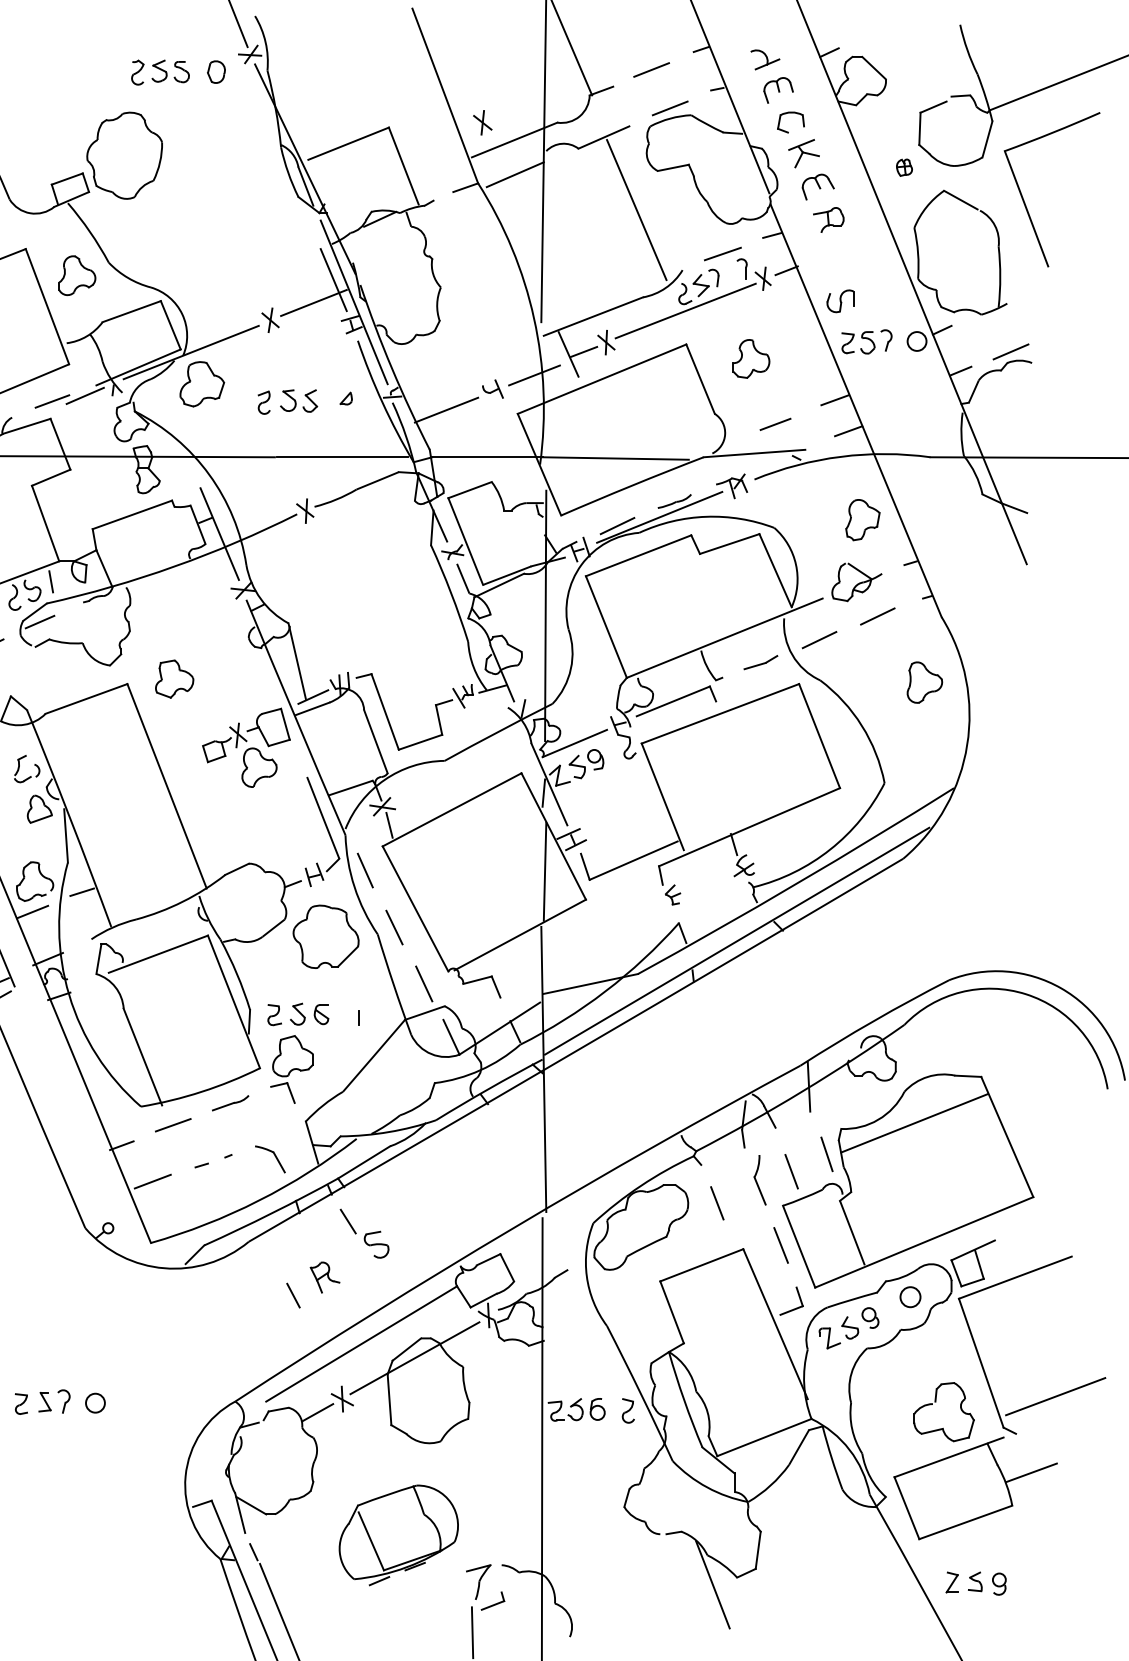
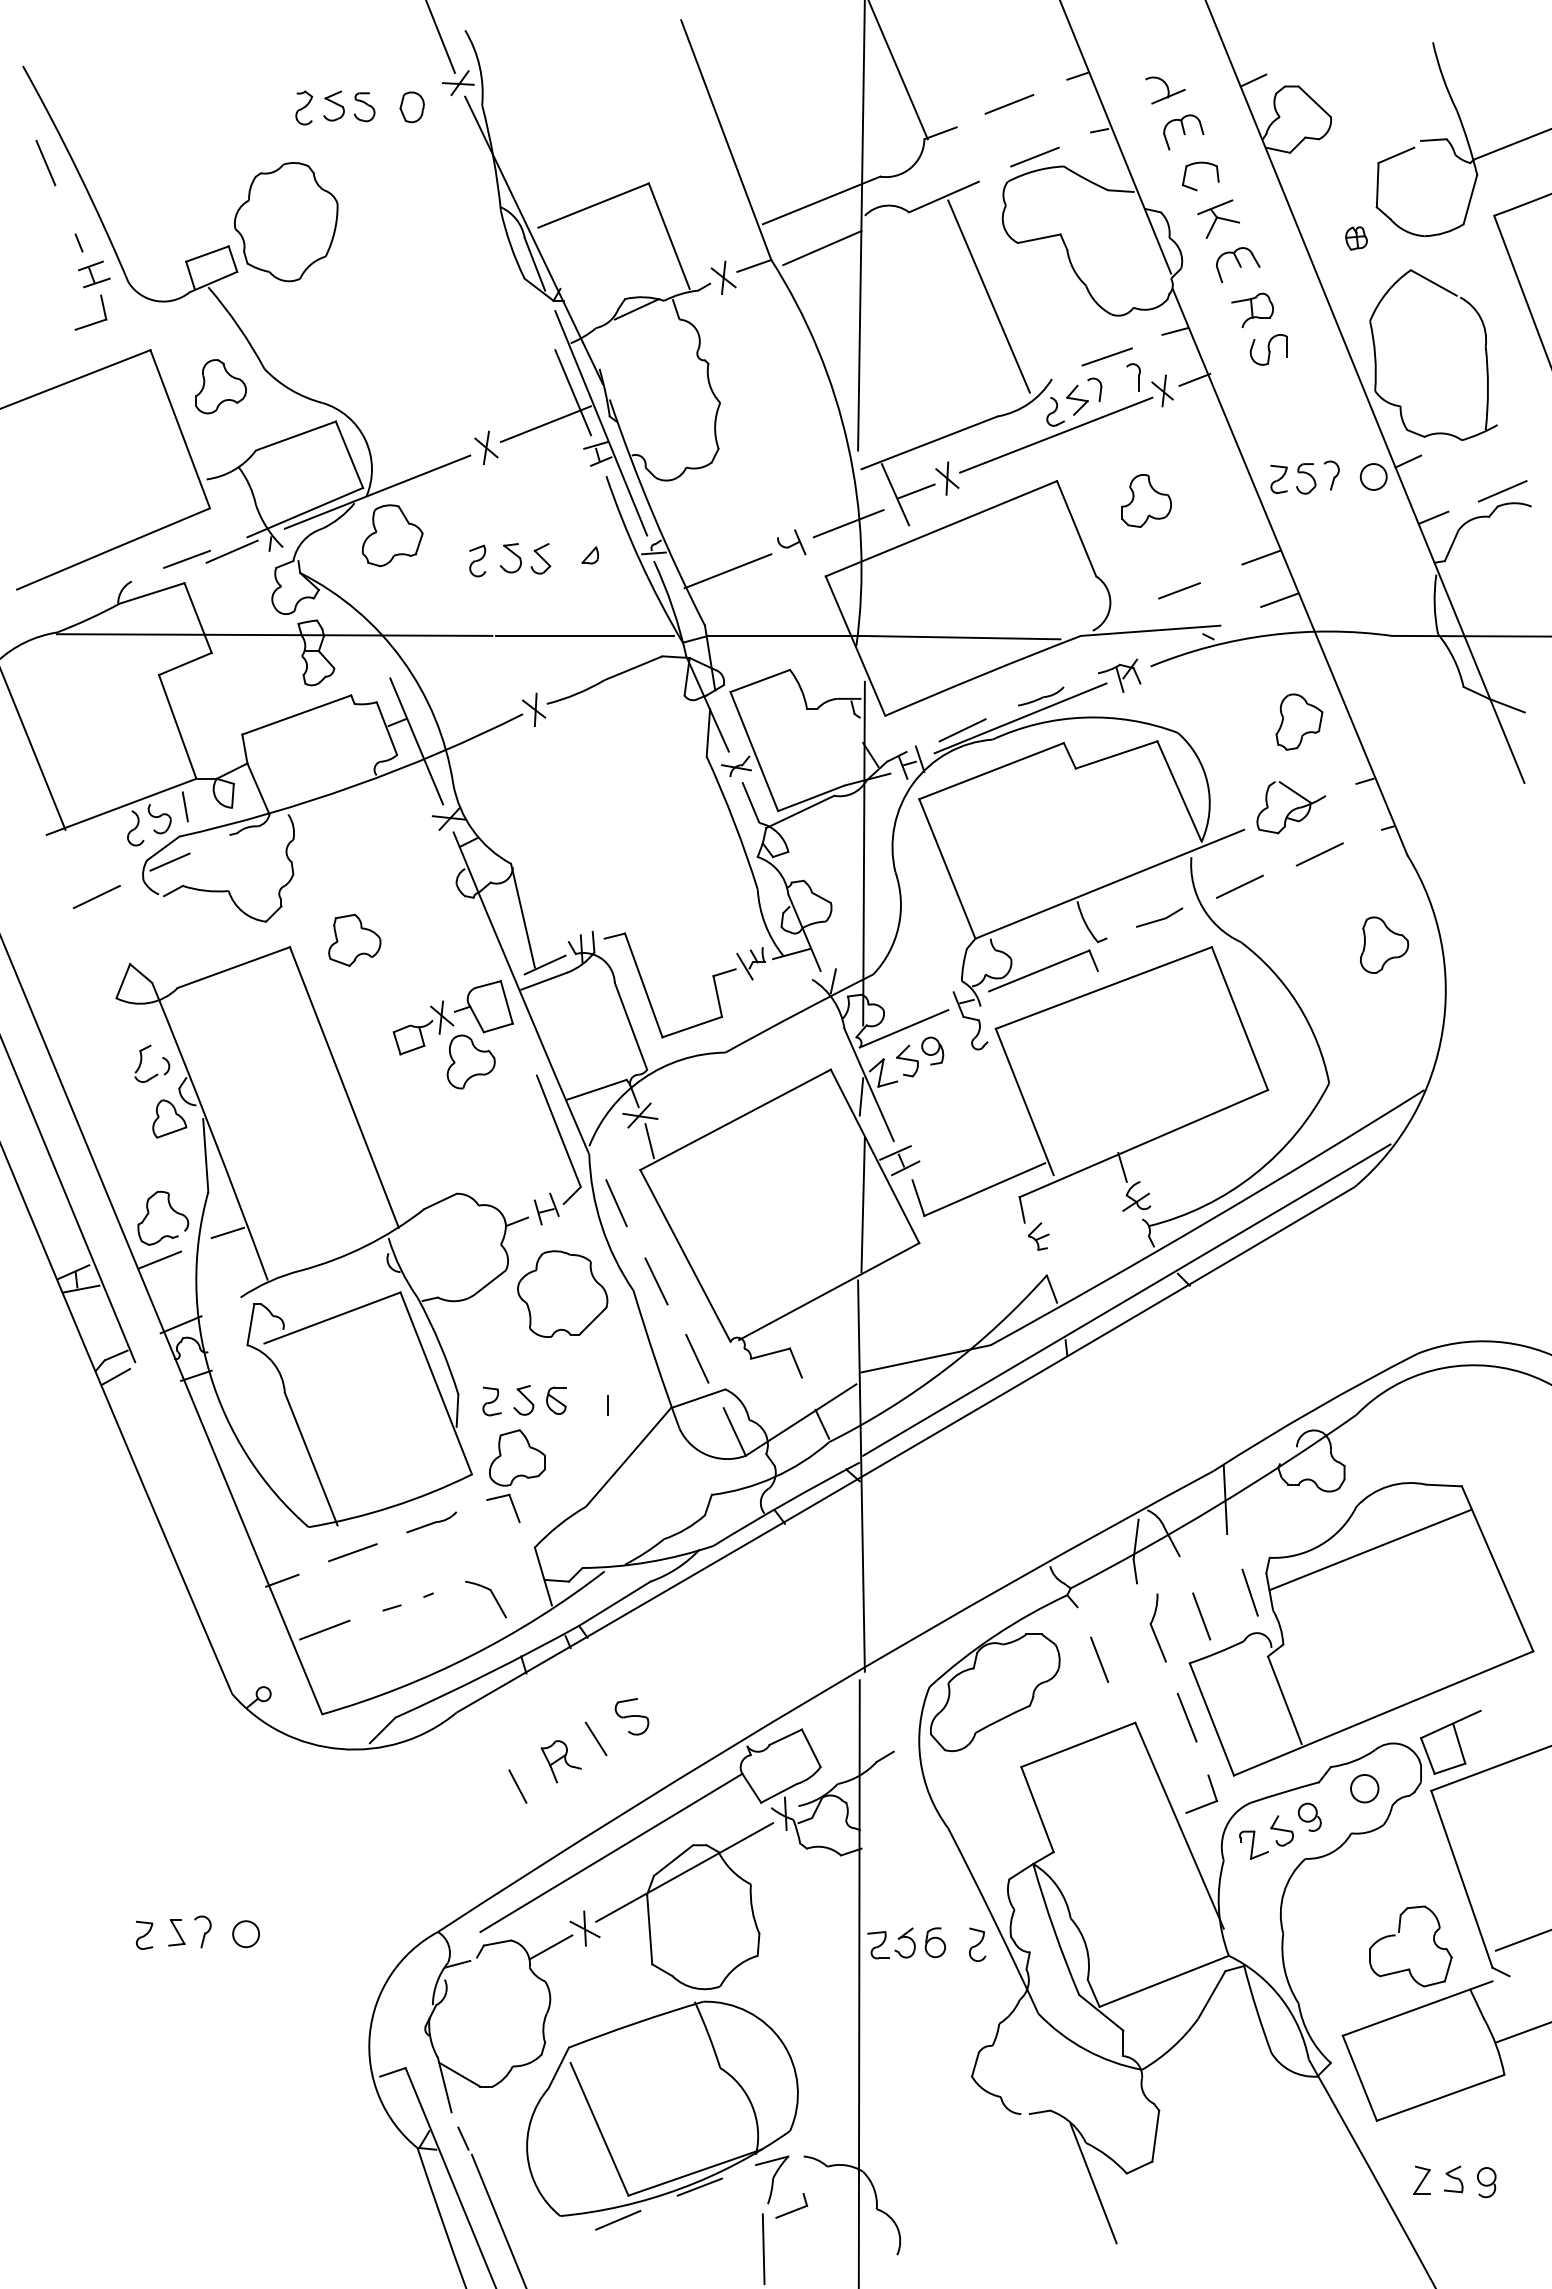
part: (482, 122) -> (723, 277), moved
part: (840, 301) -> (1268, 349), moved
line: (347, 1221) -> (595, 1738), moved
part: (398, 1535) -> (662, 2115), size x1.67

